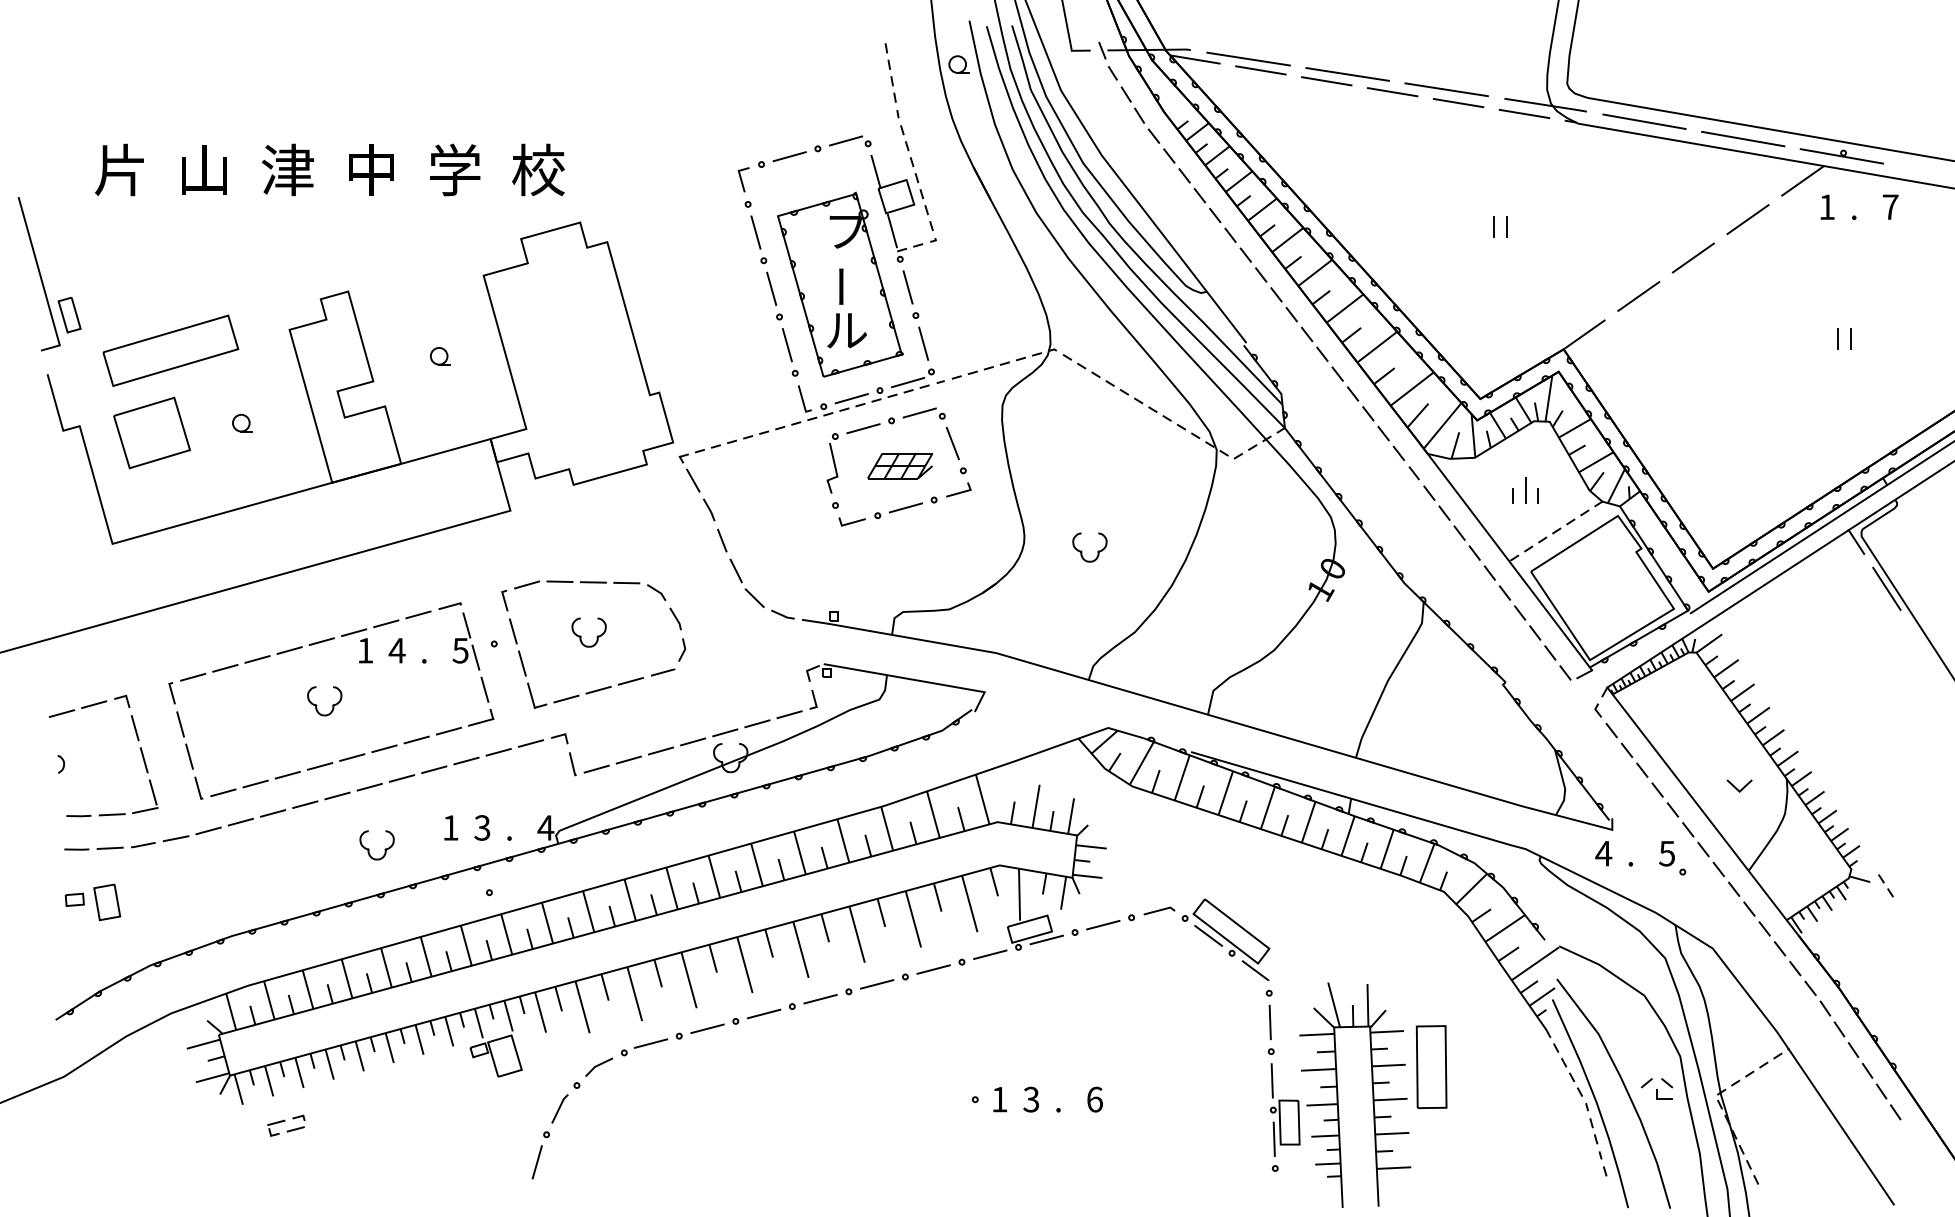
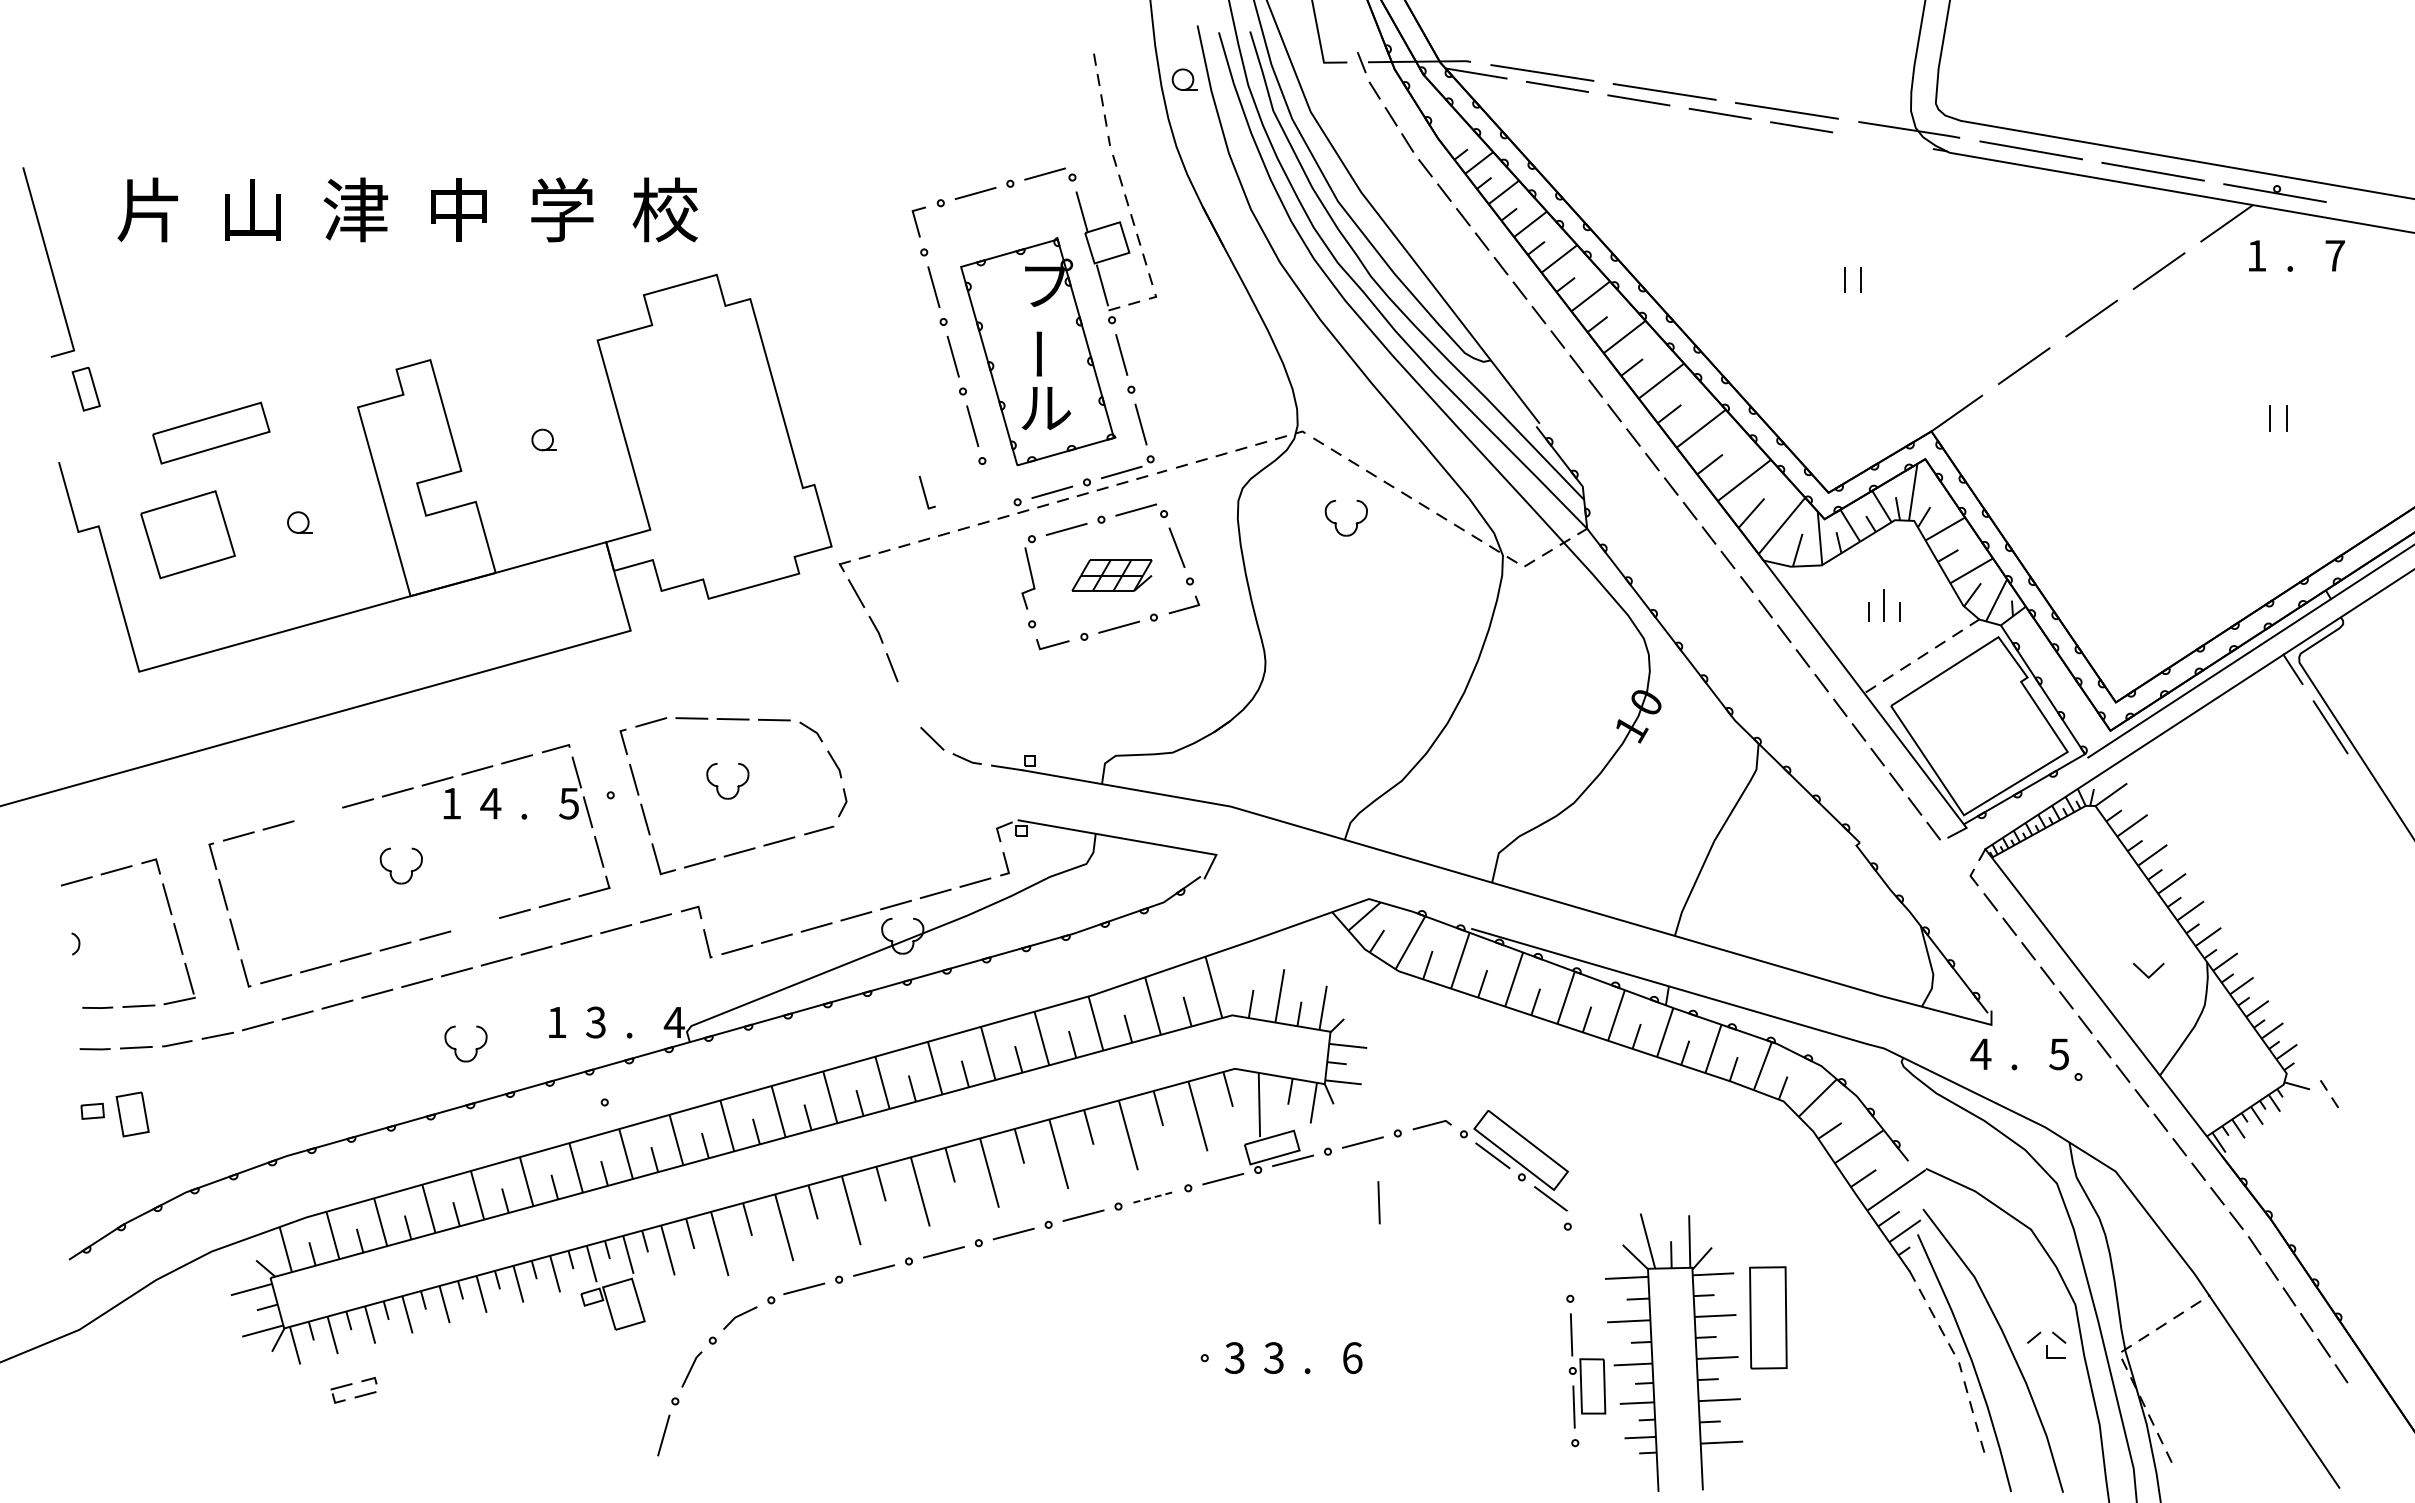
line: (1524, 113) -> (1882, 140), removed
line: (39, 274) -> (48, 262), moved
part: (171, 350) -> (211, 432), size x0.7
line: (803, 398) -> (925, 492), moved
part: (1081, 551) -> (1336, 522), moved
line: (736, 570) -> (909, 704), removed
line: (257, 659) -> (318, 814), removed
line: (384, 748) -> (475, 924), removed
line: (933, 969) -> (1153, 1197), solid -> dashed
line: (1269, 1022) -> (1378, 1202), moved
text: (999, 1099) -> (1234, 1358), 1 -> 3

